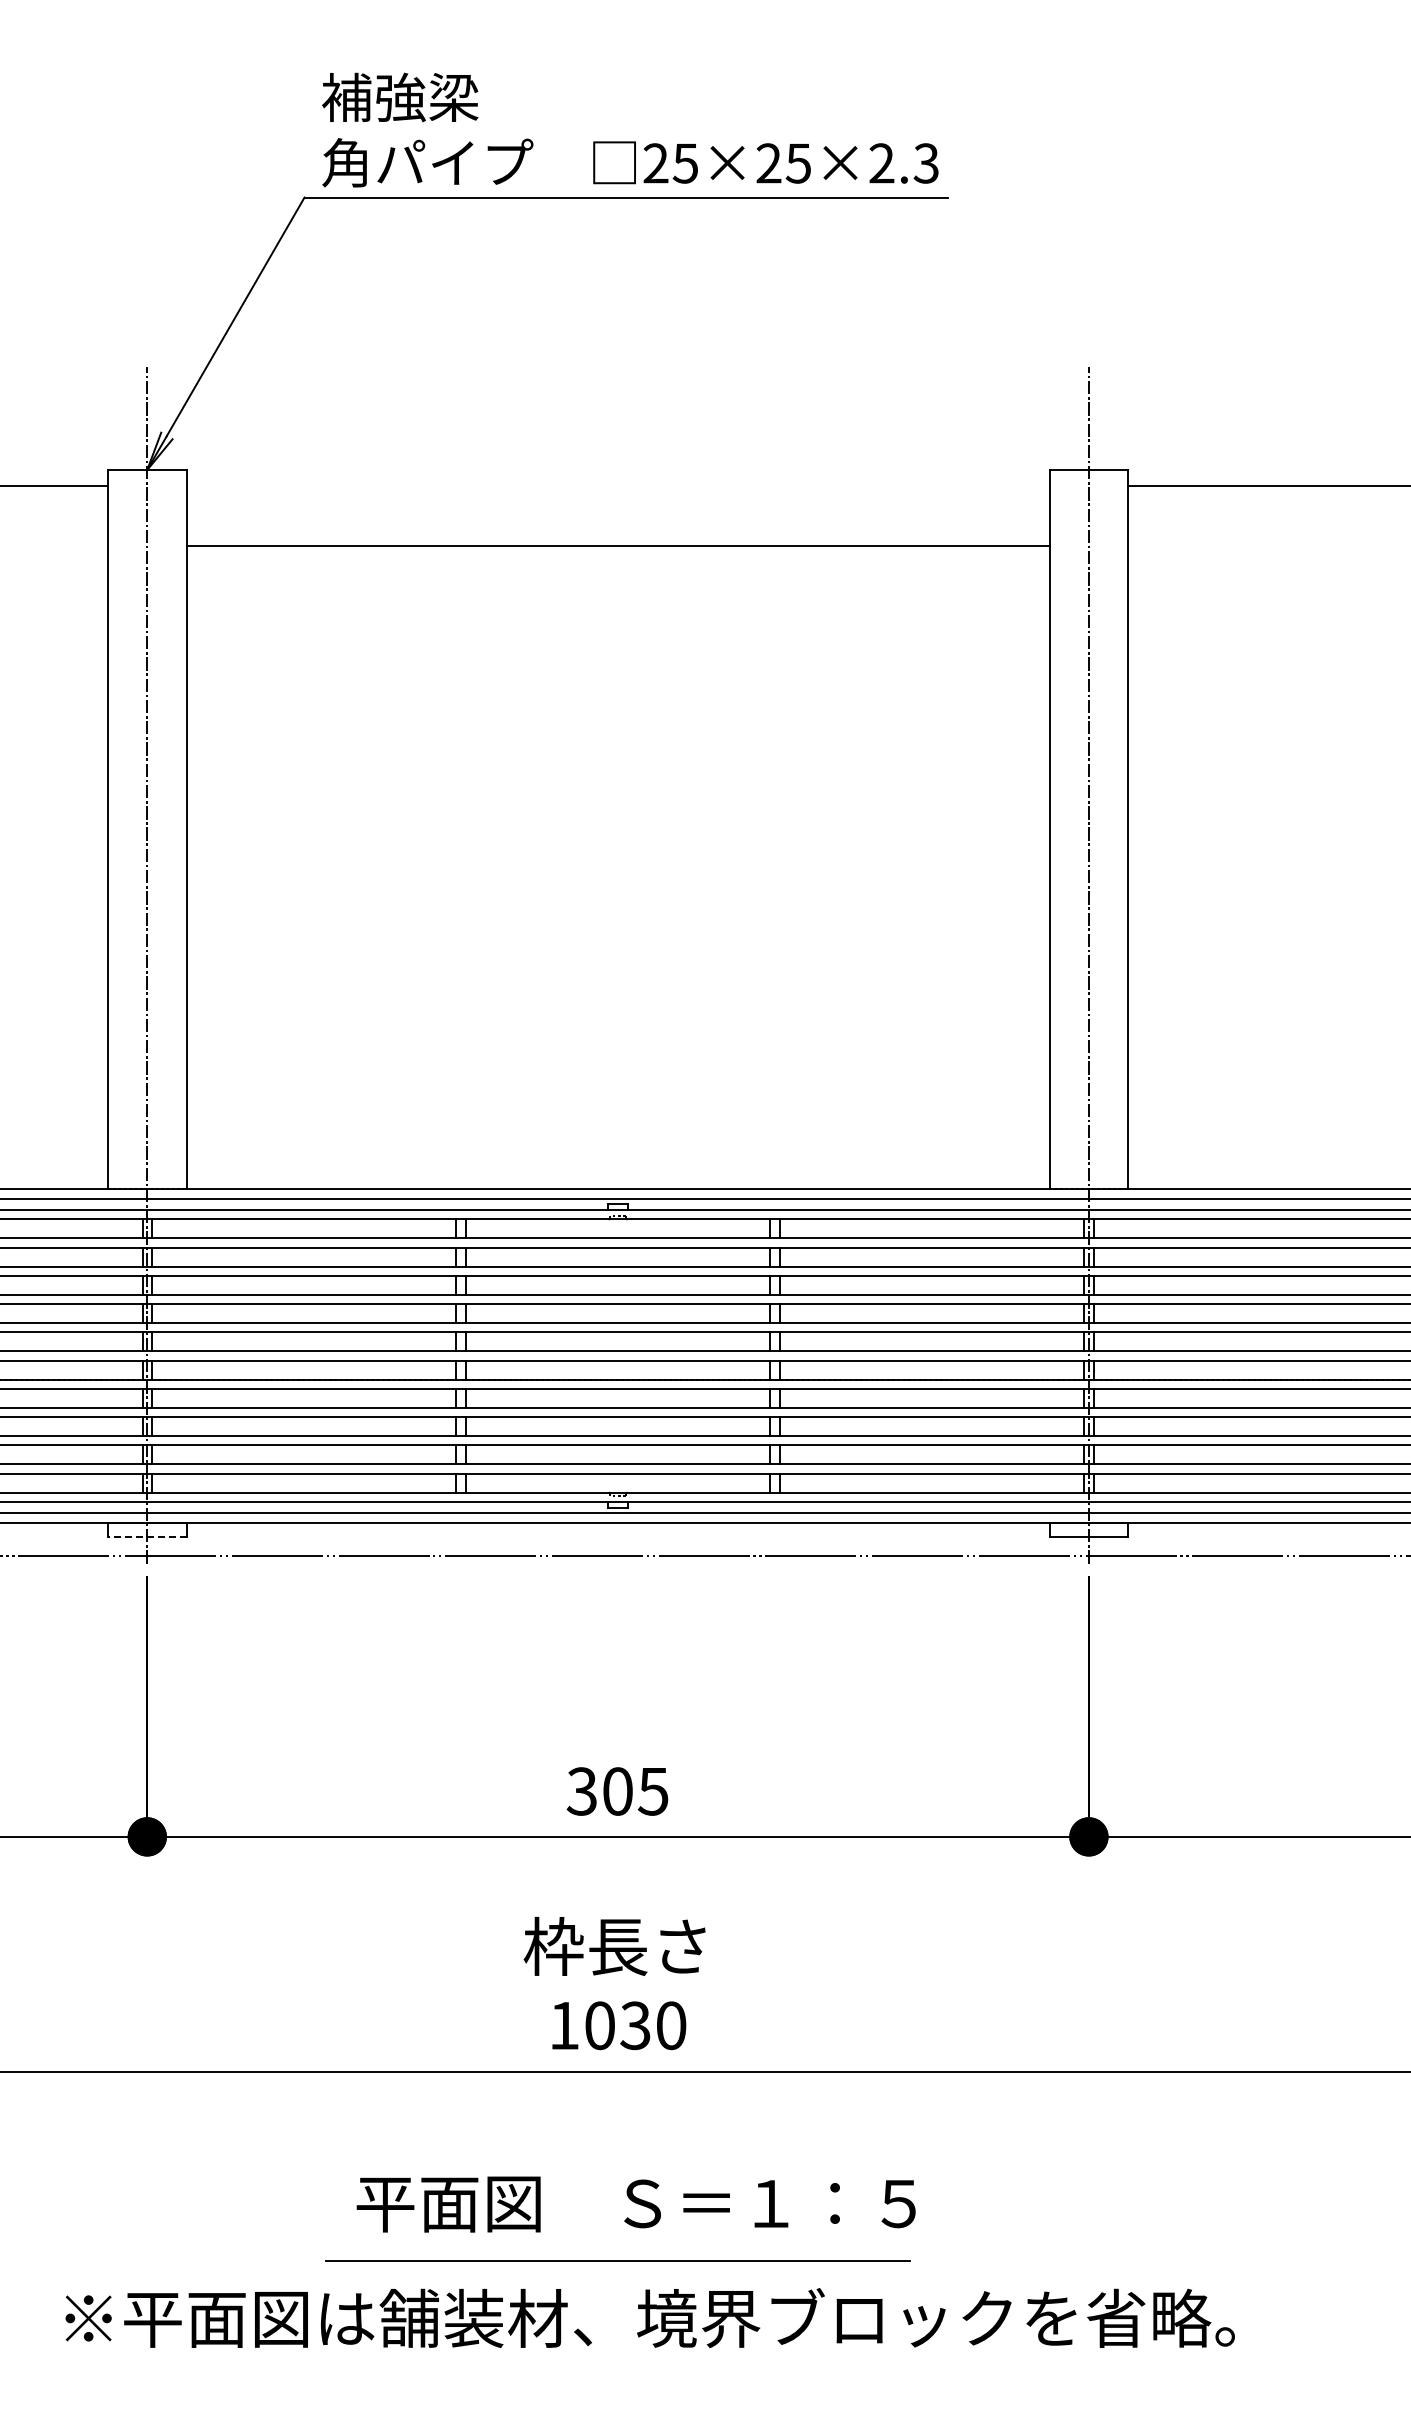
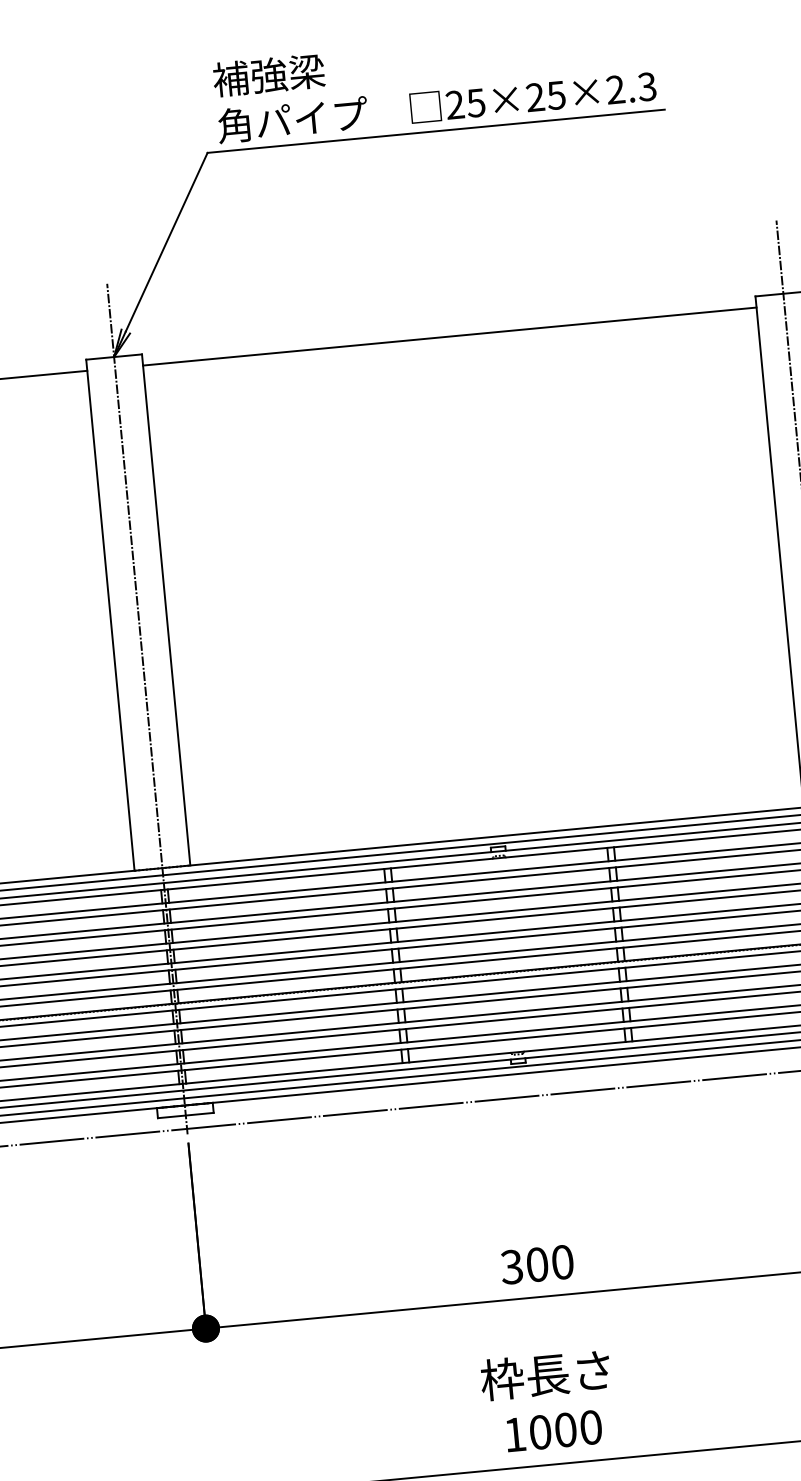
line: (617, 545) -> (449, 336), moved
line: (146, 1537) -> (185, 1115), dashed -> solid
text: (652, 1791) -> (561, 1262), 305 -> 300
text: (635, 2025) -> (565, 1429), 1030 -> 1000

